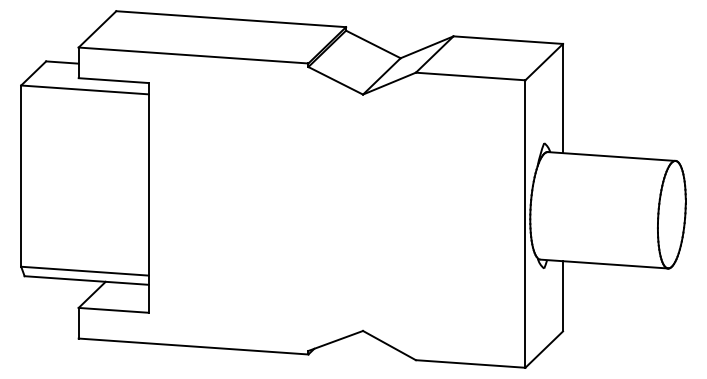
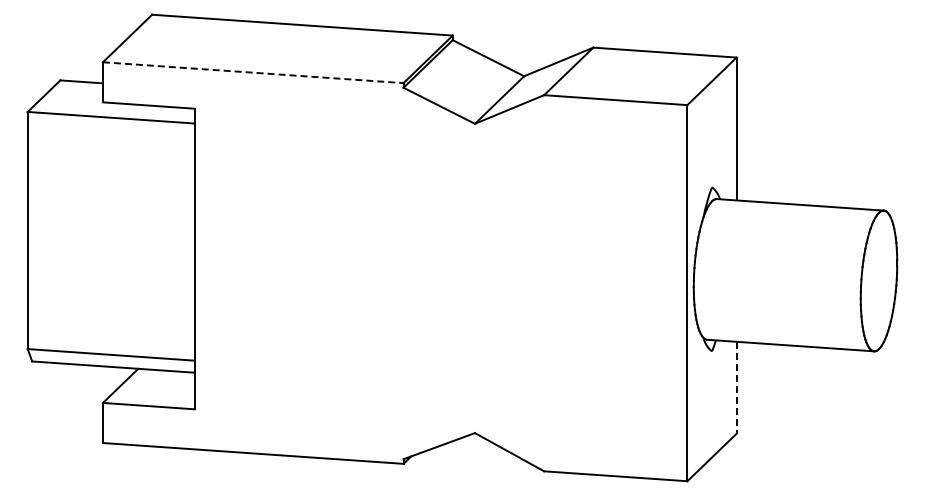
line: (193, 55) -> (253, 72), solid -> dashed
line: (562, 296) -> (736, 387), solid -> dashed

